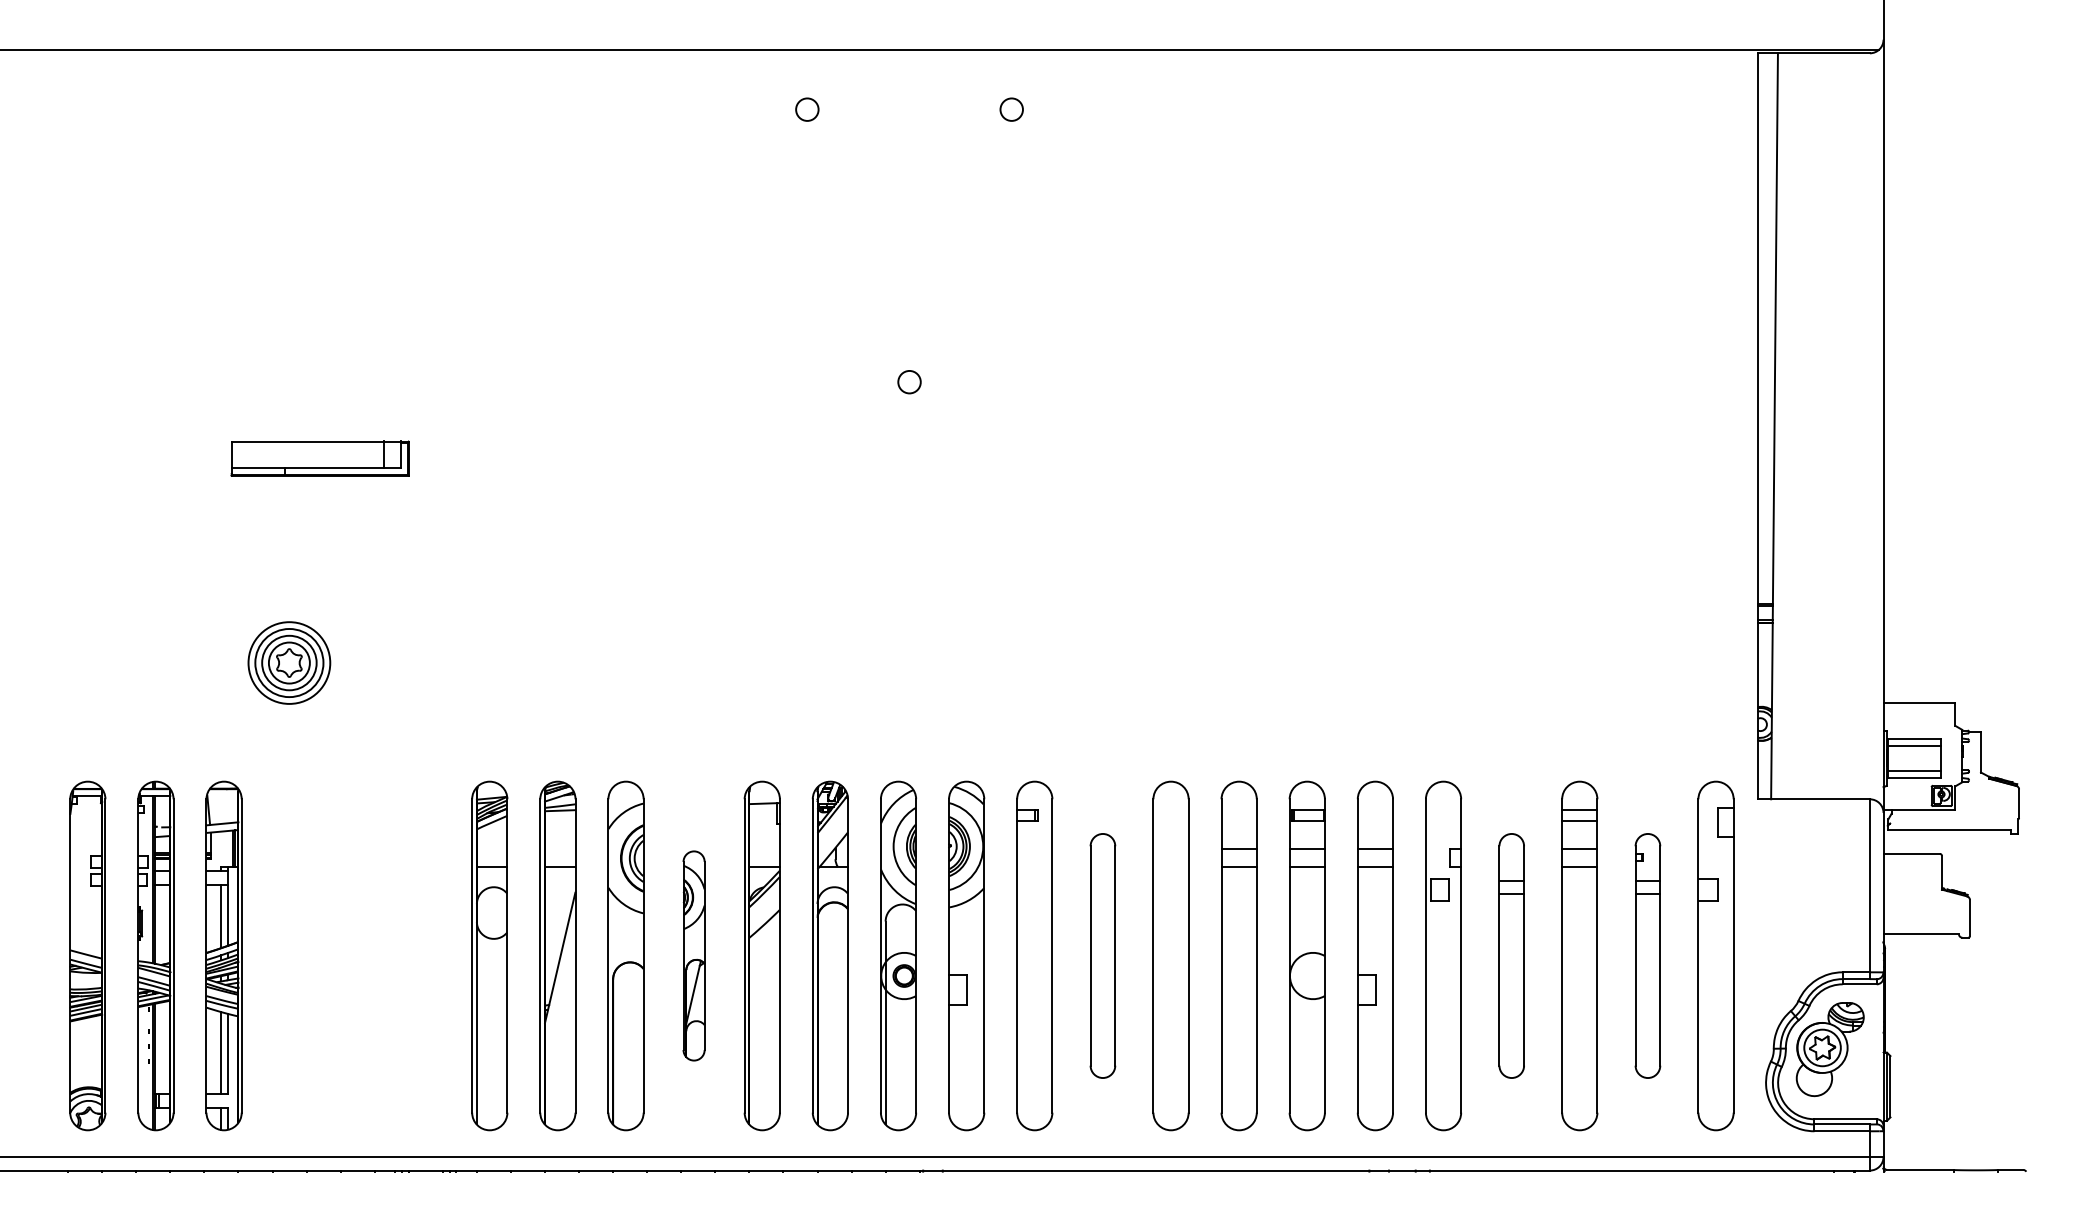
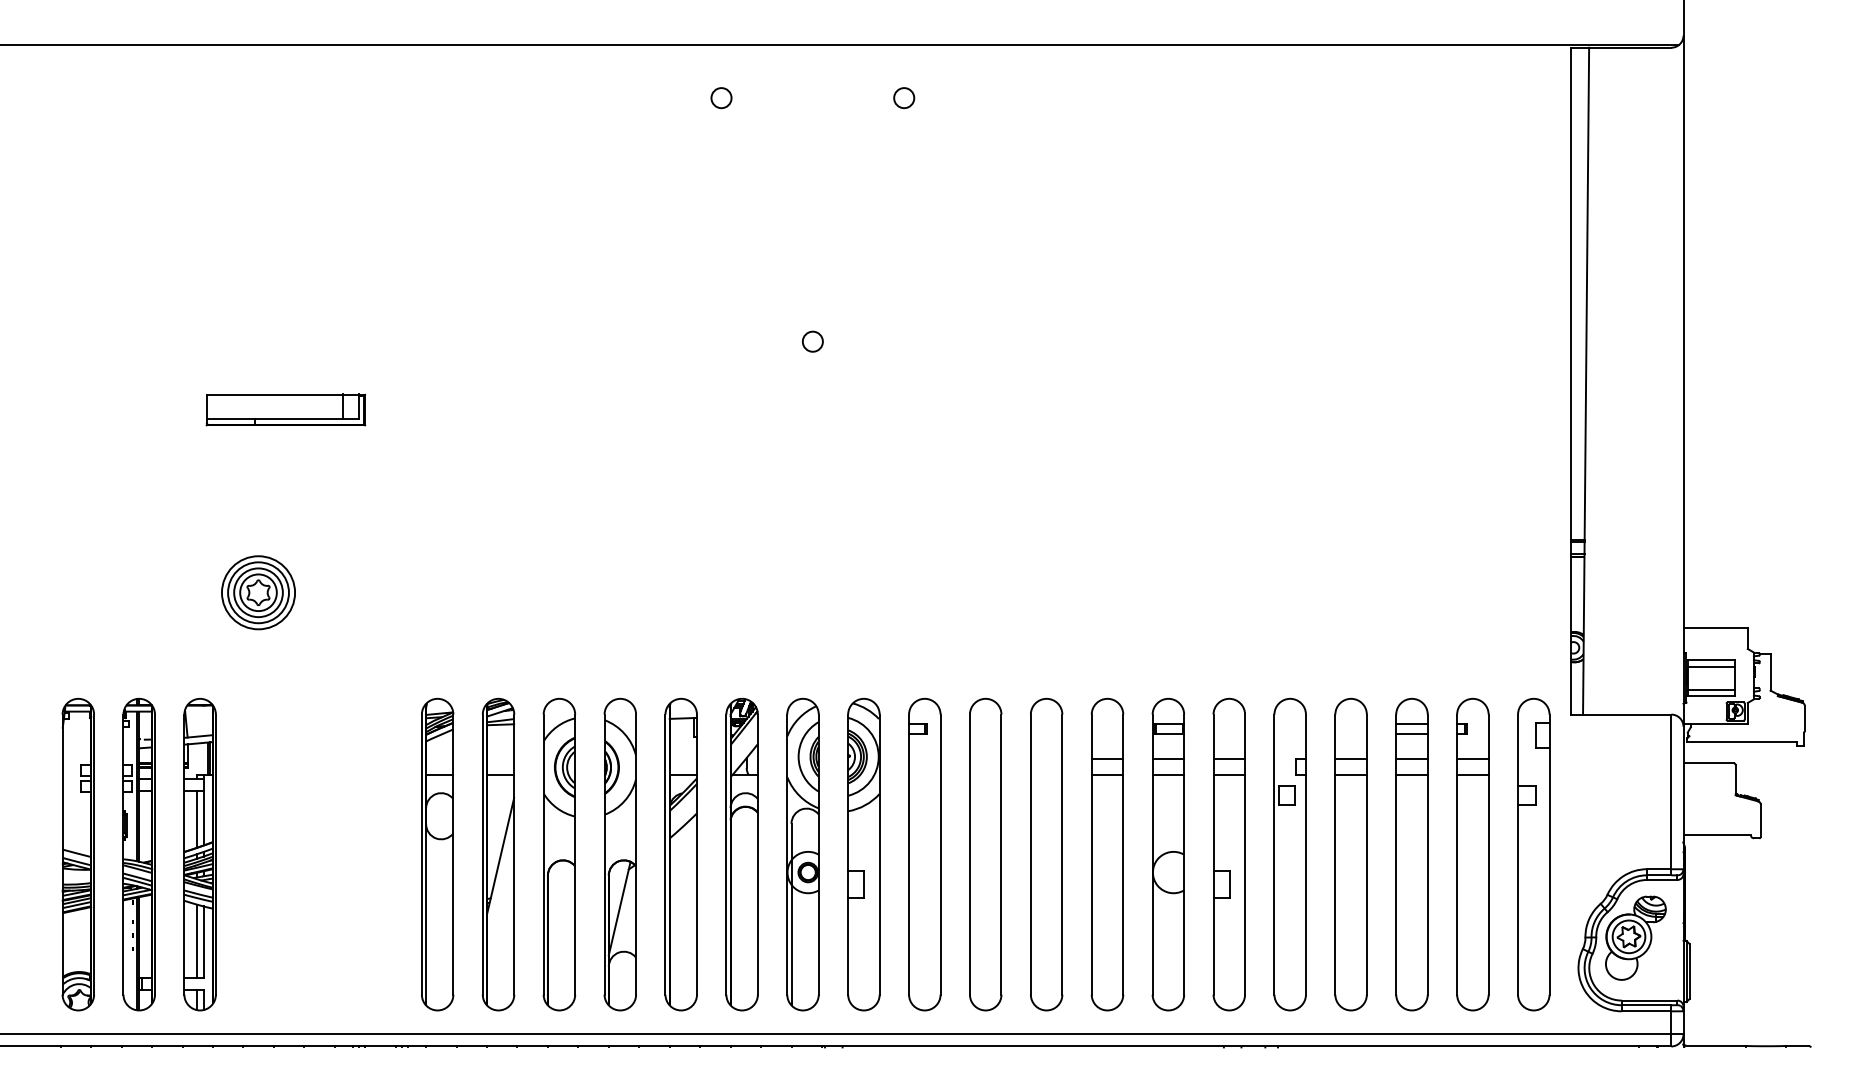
part: (693, 955) -> (619, 854), size x1.67
part: (1102, 955) -> (985, 854), size x1.43
part: (1511, 955) -> (1350, 854), size x1.43
part: (1647, 955) -> (1472, 854), size x1.43

